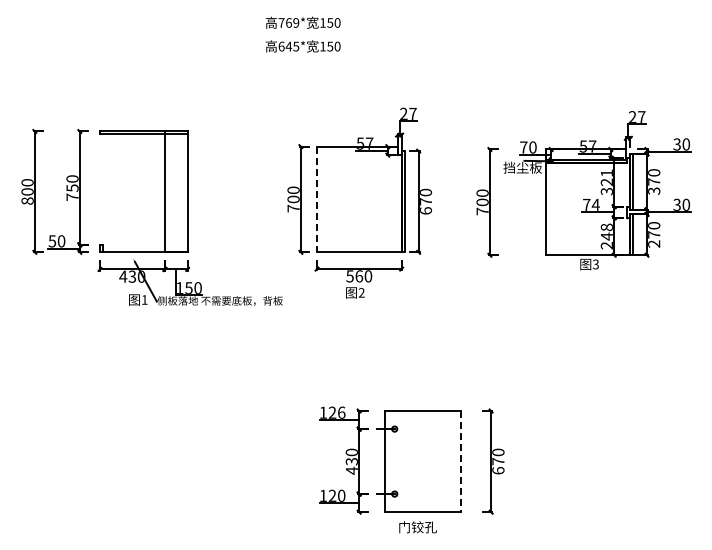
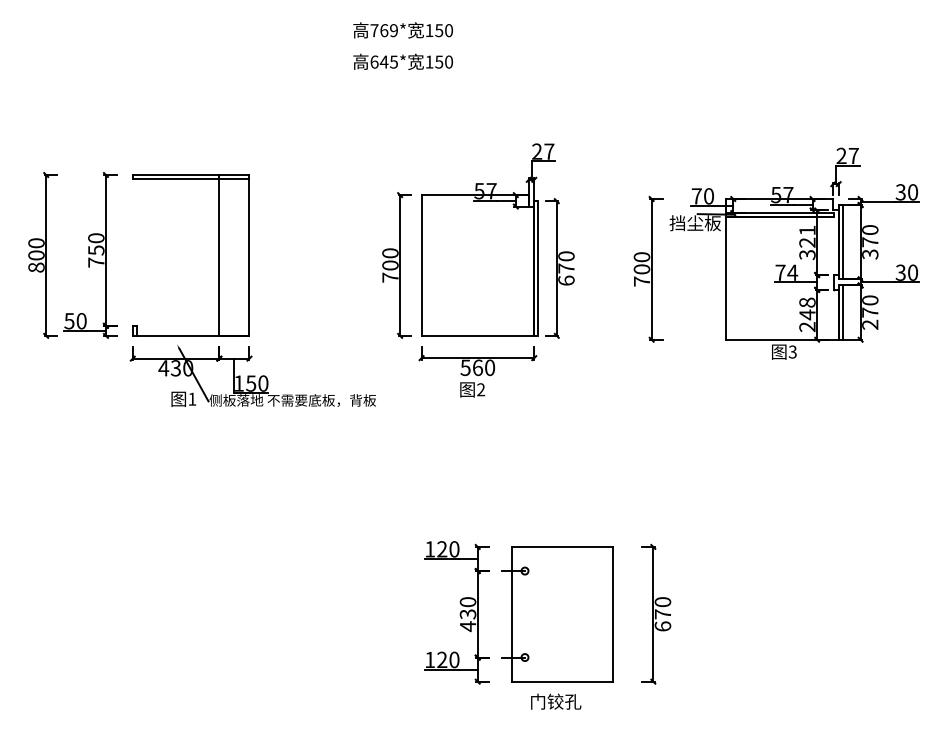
line: (317, 199) -> (422, 265), dashed -> solid
text: (341, 412) -> (454, 548), 126 -> 120
line: (460, 461) -> (612, 614), dashed -> solid

